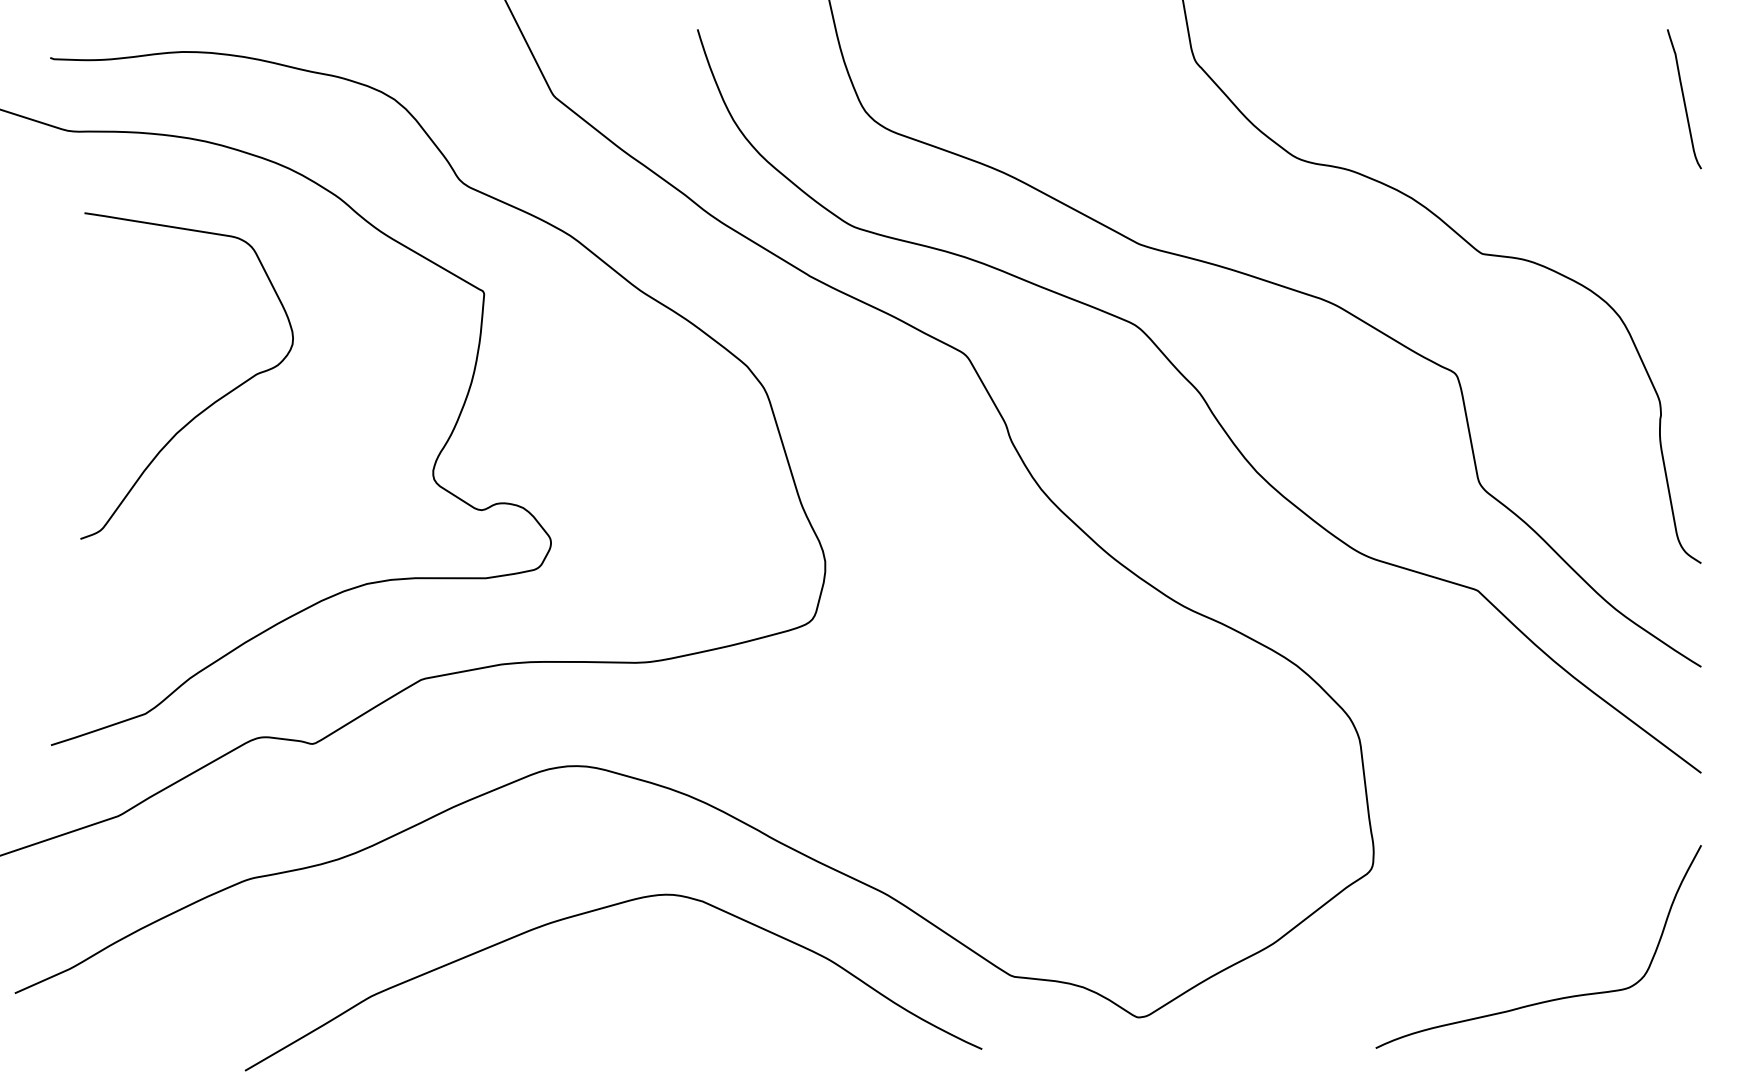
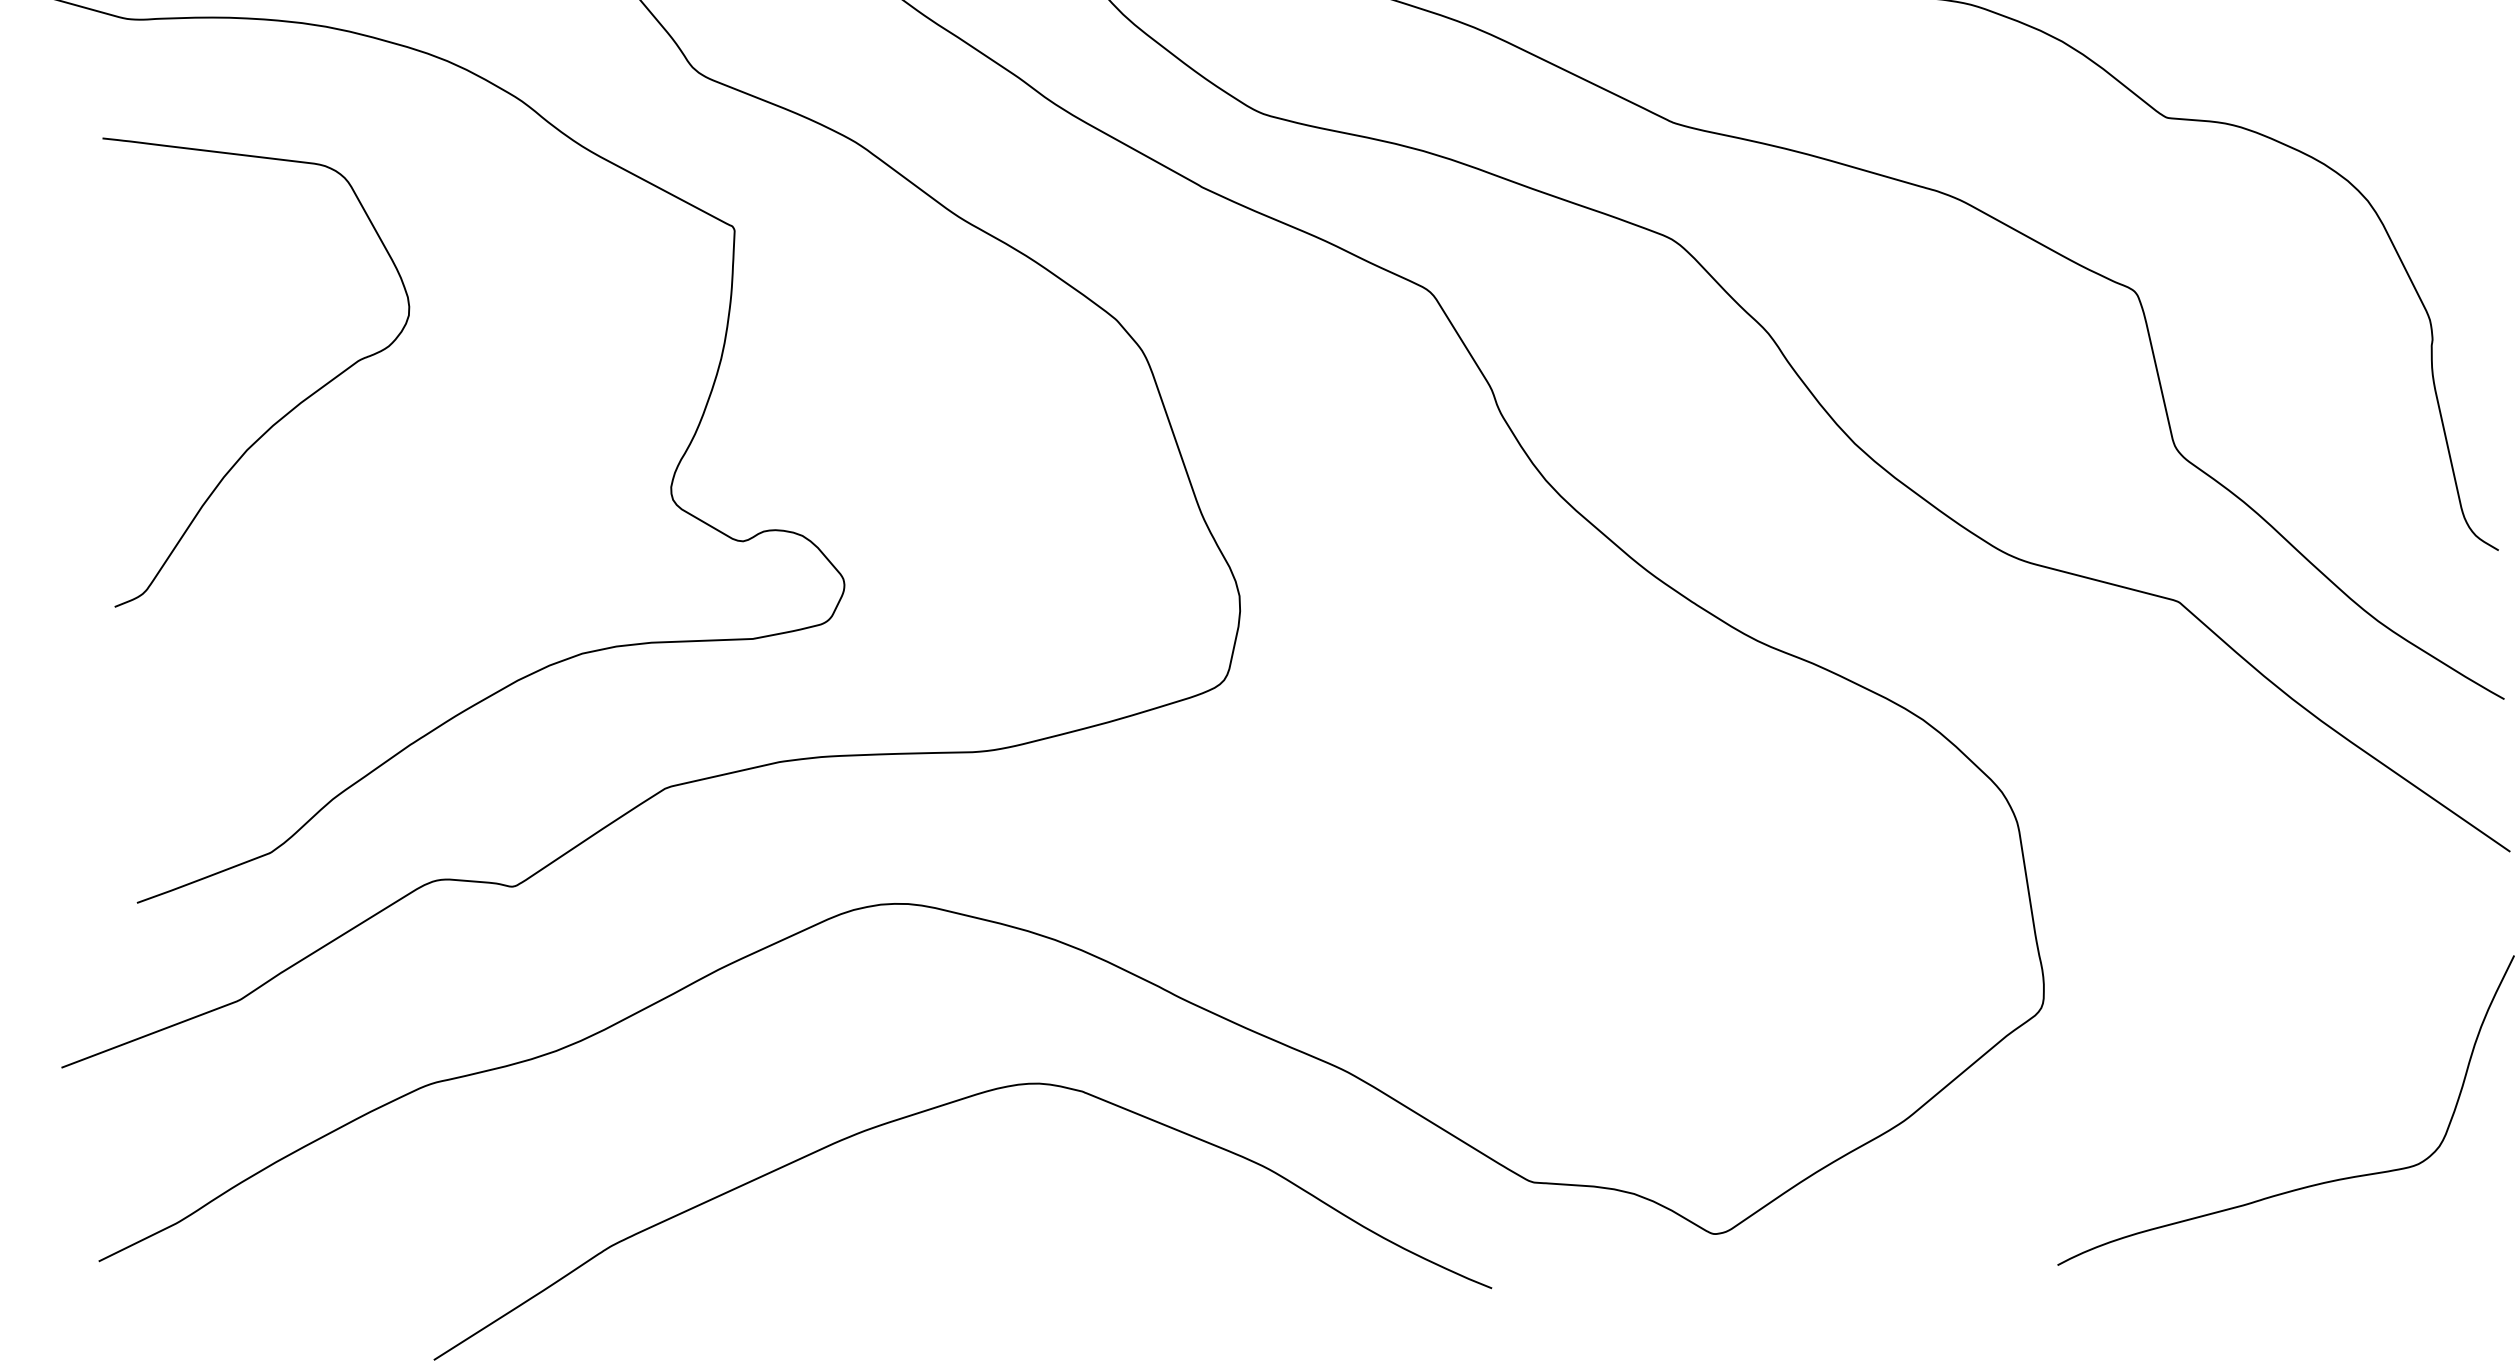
curve: (207, 406) -> (290, 409), moved

